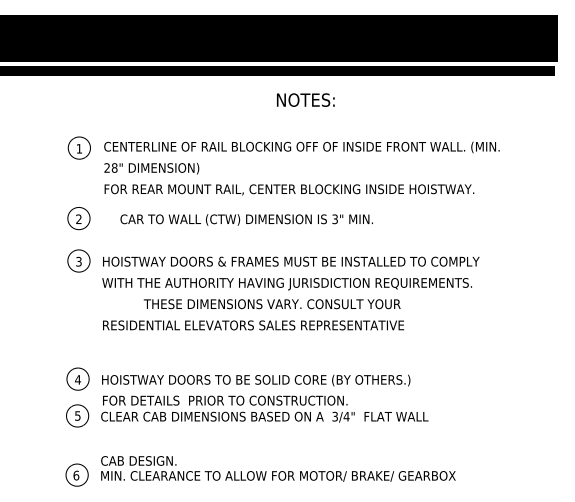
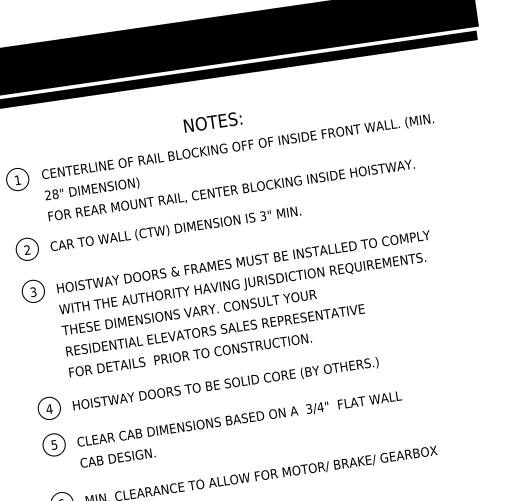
text: (305, 99) -> (212, 121), moved
text: (246, 219) -> (175, 228), moved
text: (271, 304) -> (188, 312), moved
text: (225, 400) -> (190, 355), moved
text: (138, 460) -> (117, 457), moved

